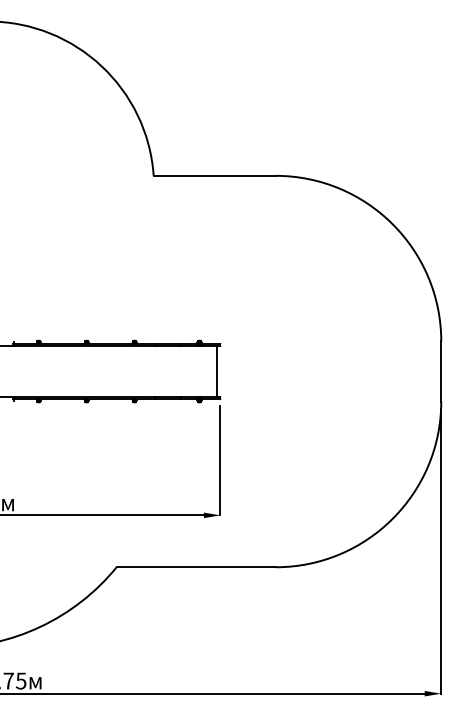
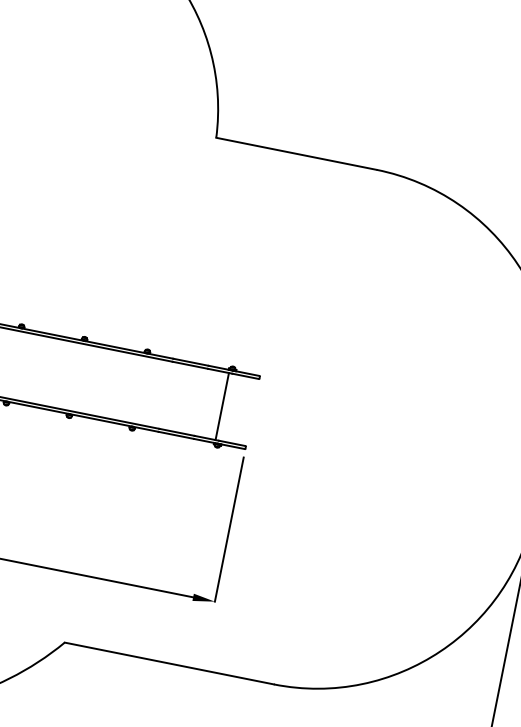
line: (217, 371) -> (222, 406), moved

